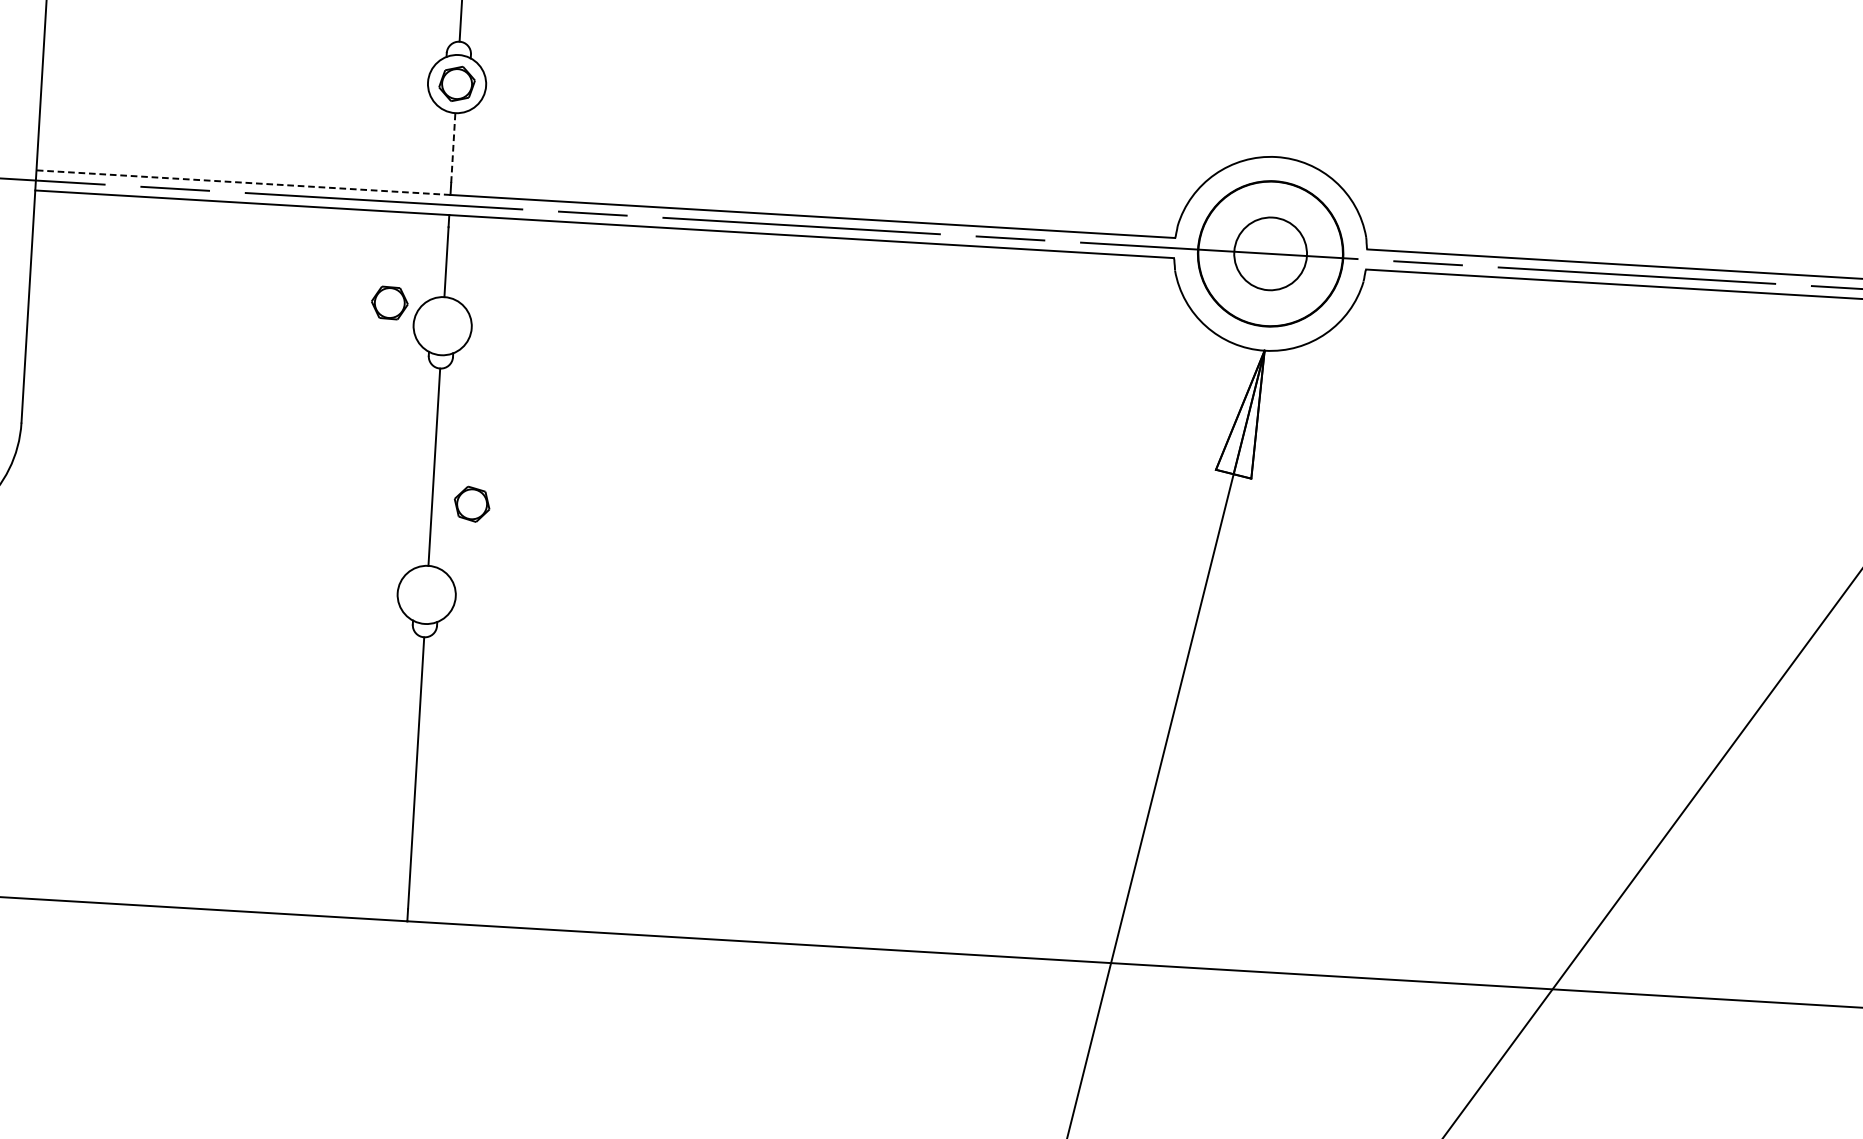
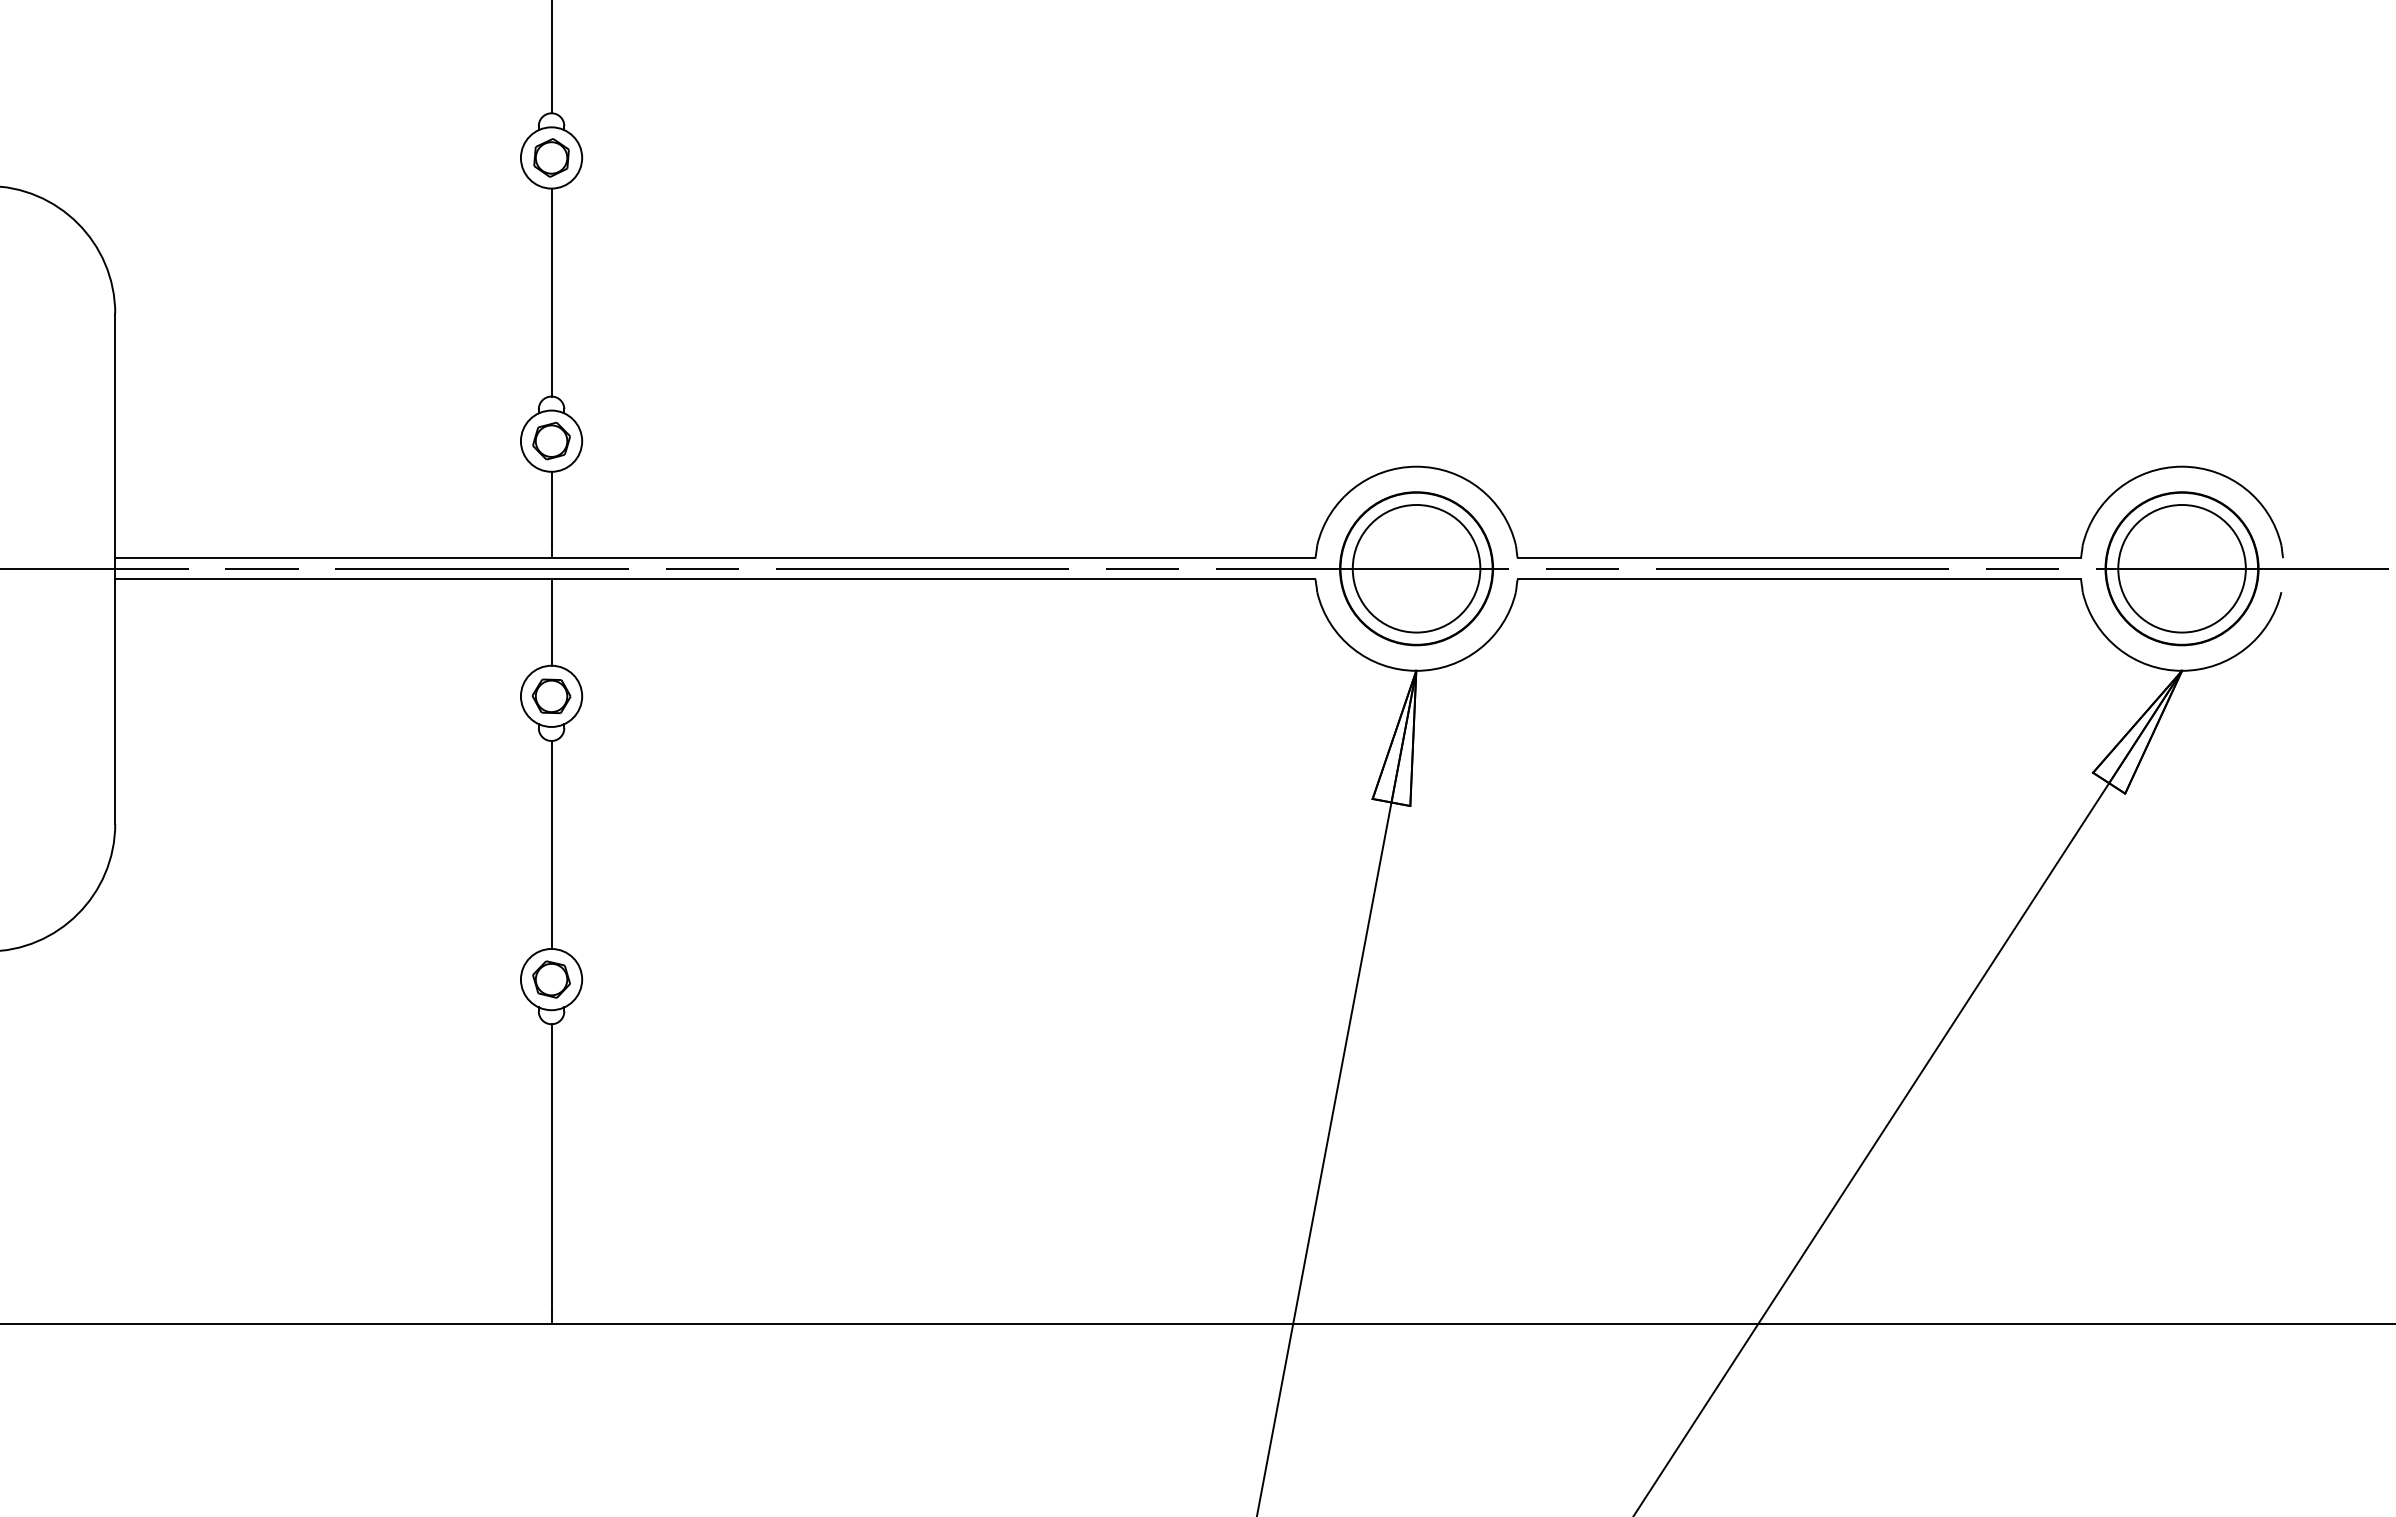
line: (453, 147) -> (551, 508), dashed -> solid
line: (242, 183) -> (332, 558), dashed -> solid
circle: (1270, 253) -> (1416, 568), size x1.67
part: (389, 303) -> (551, 696), moved
part: (472, 504) -> (551, 979), moved

